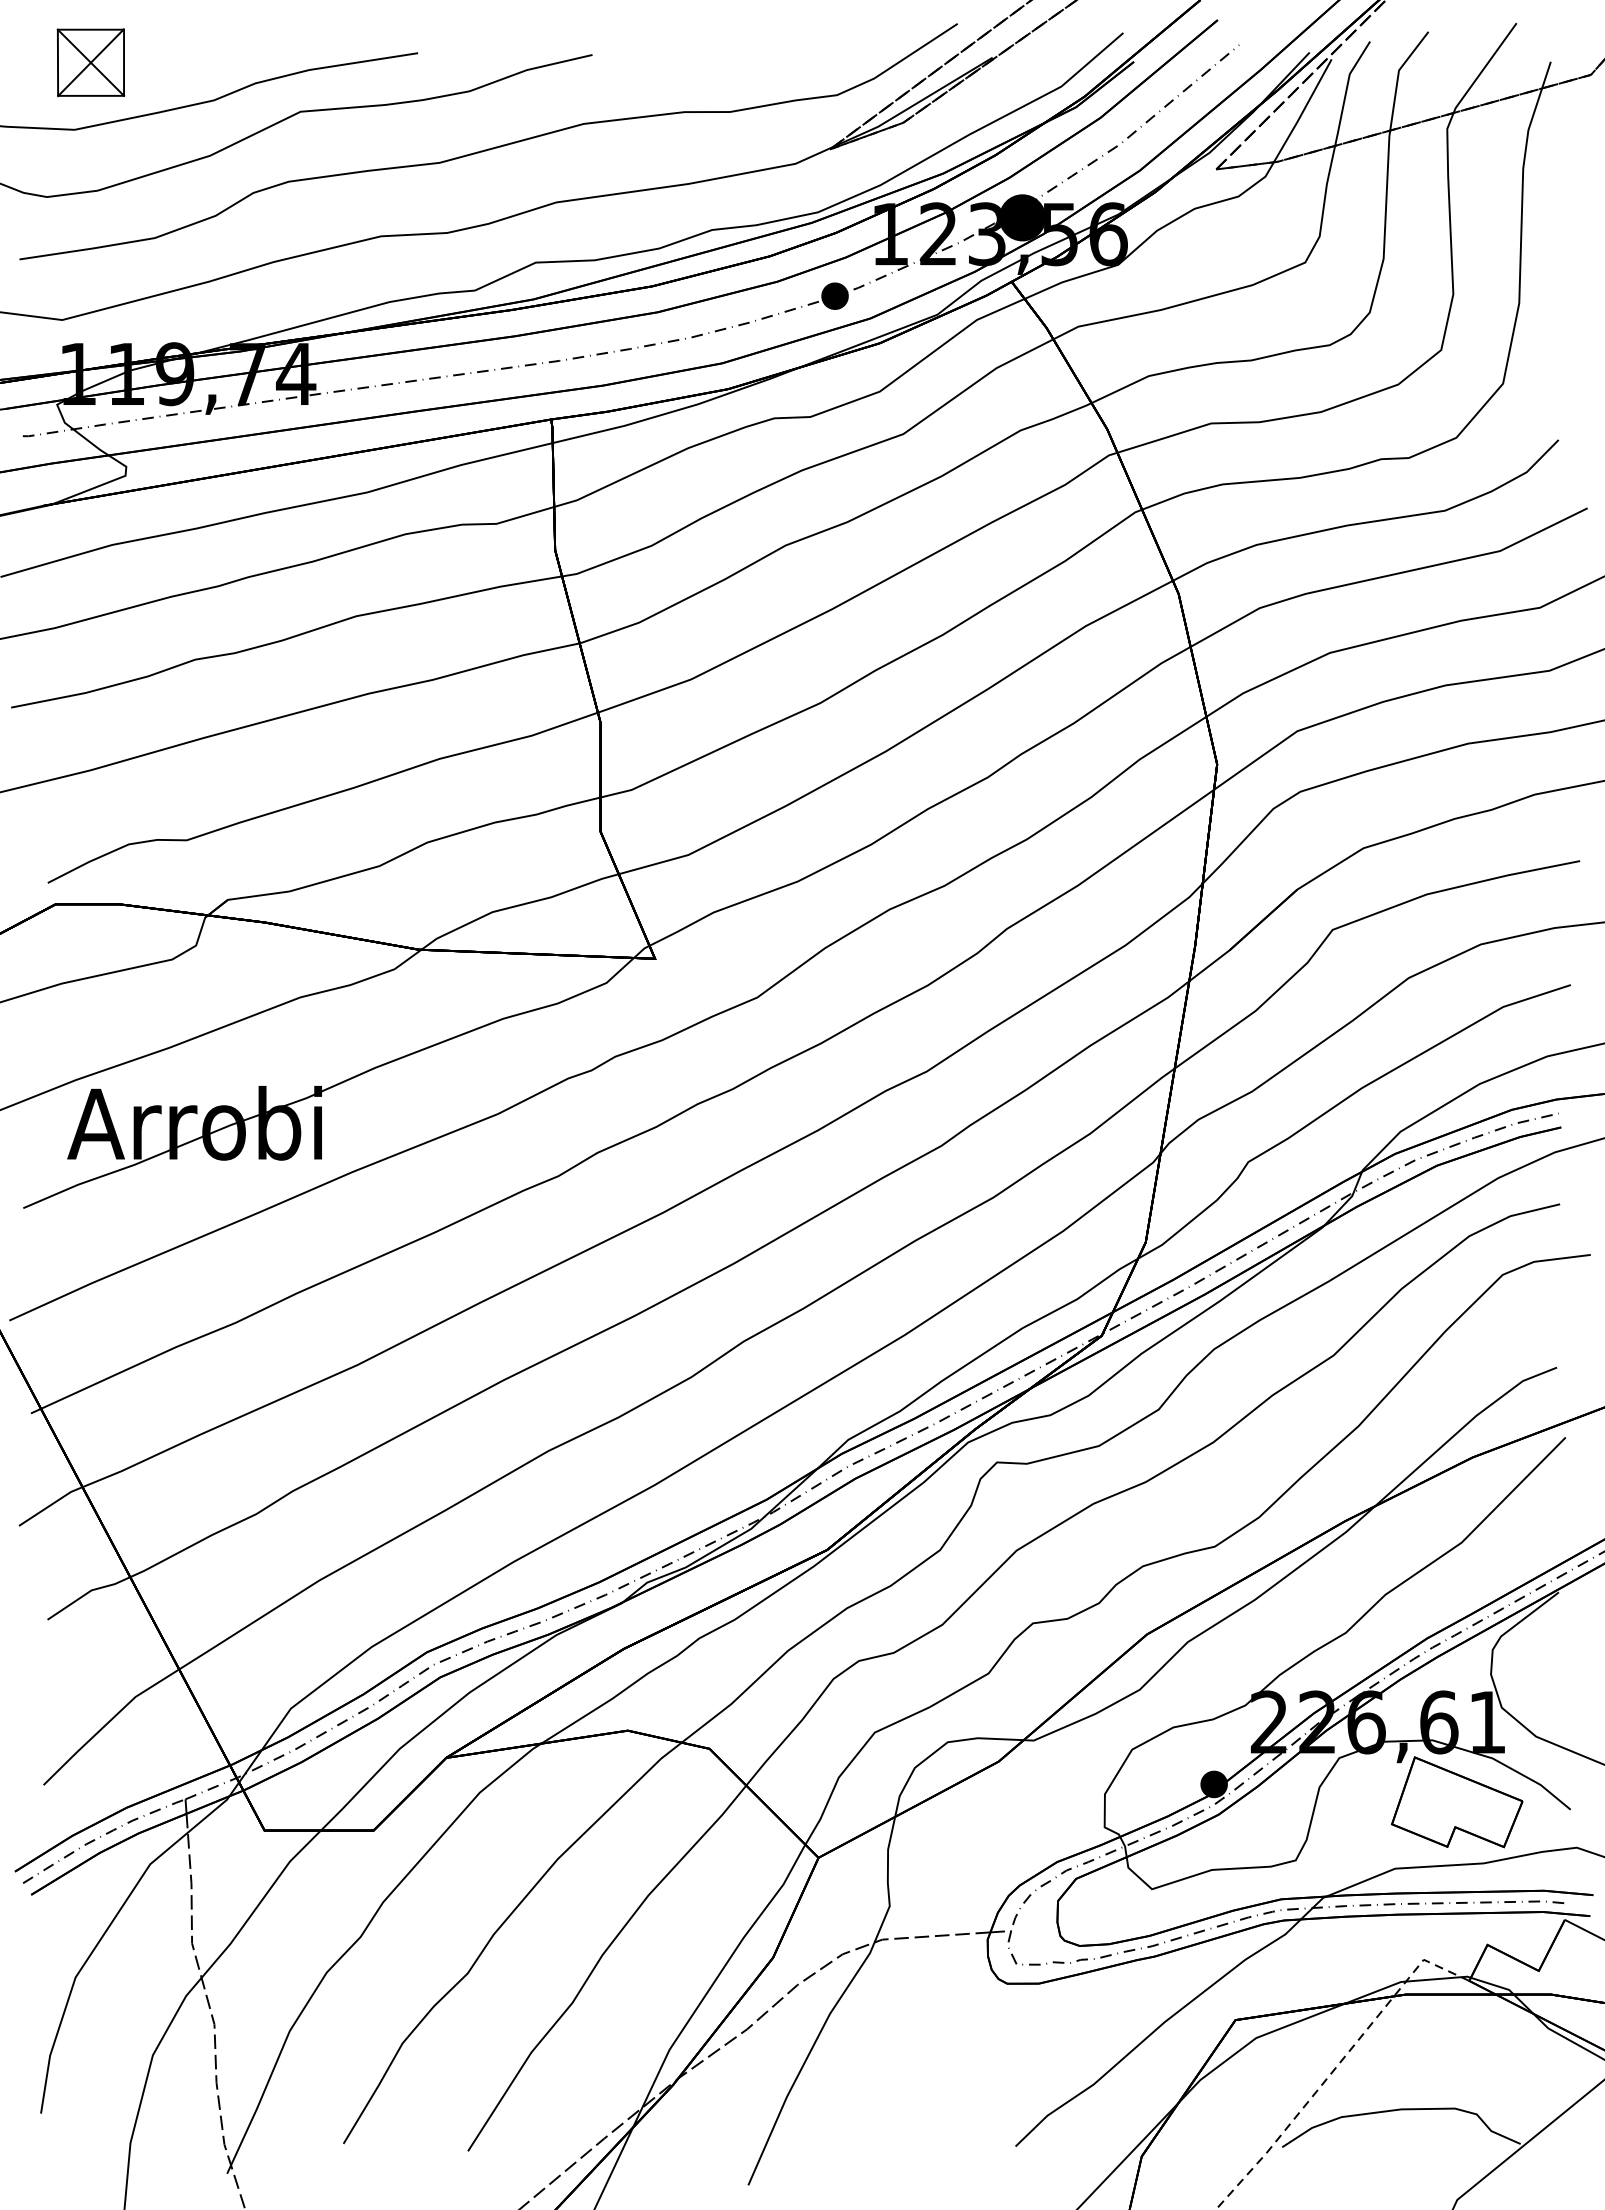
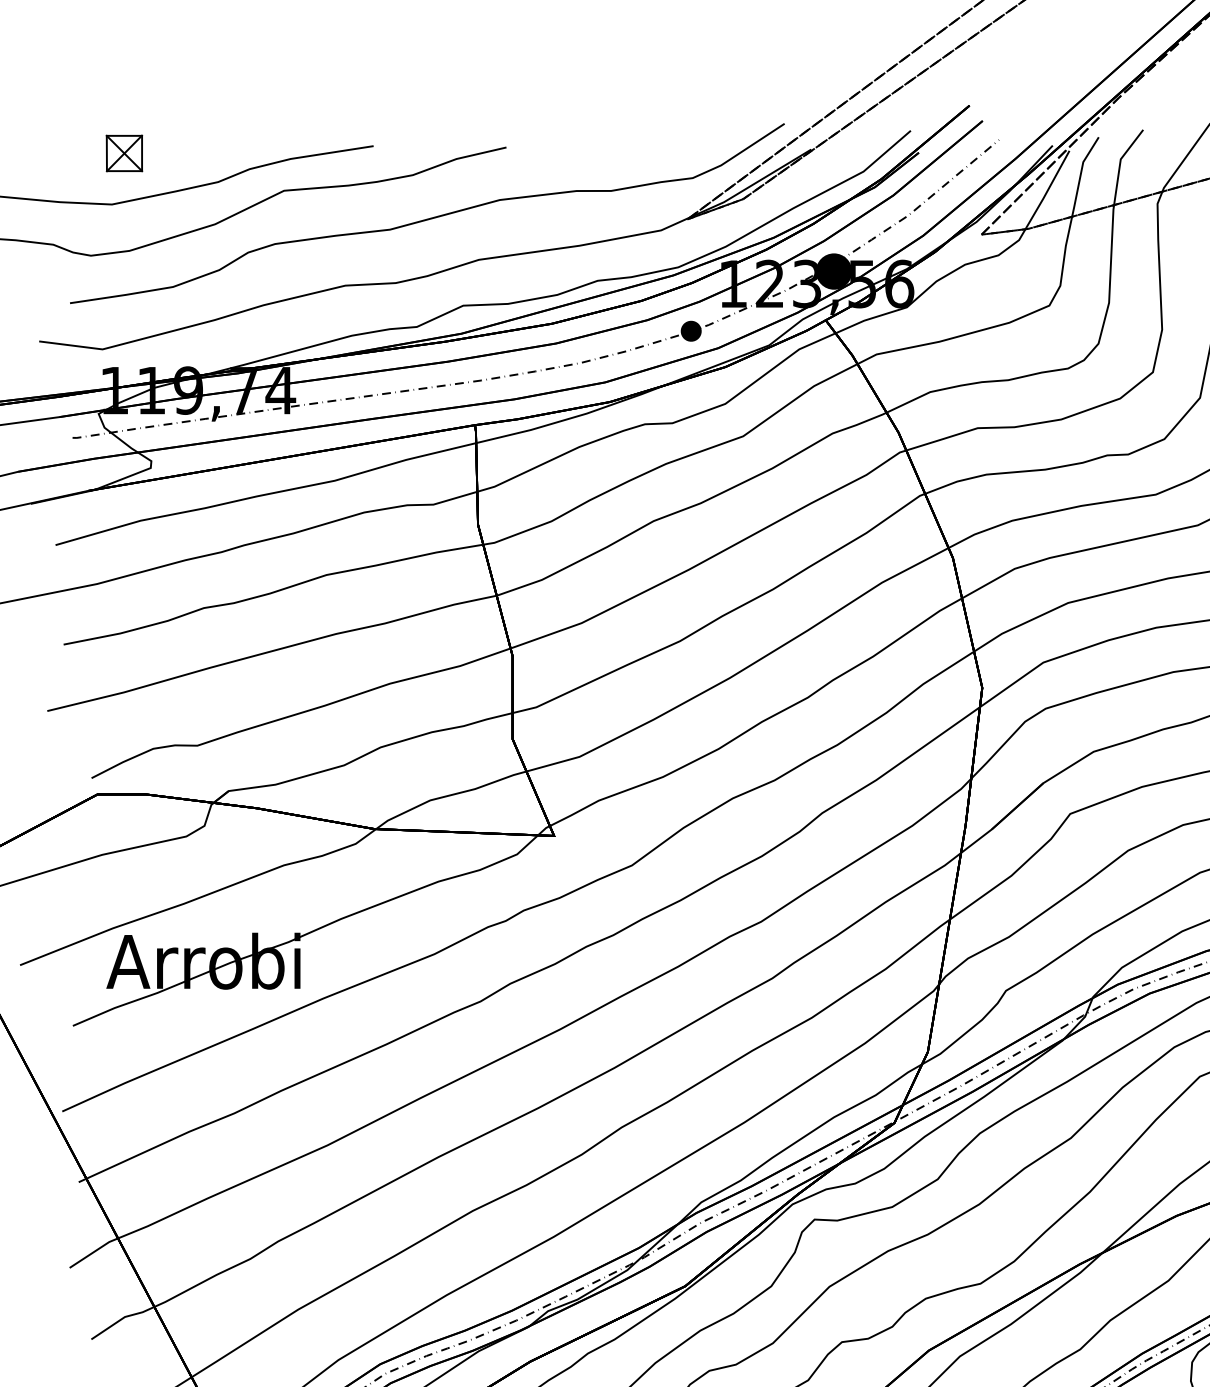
part: (90, 62) -> (124, 153), size x0.7

